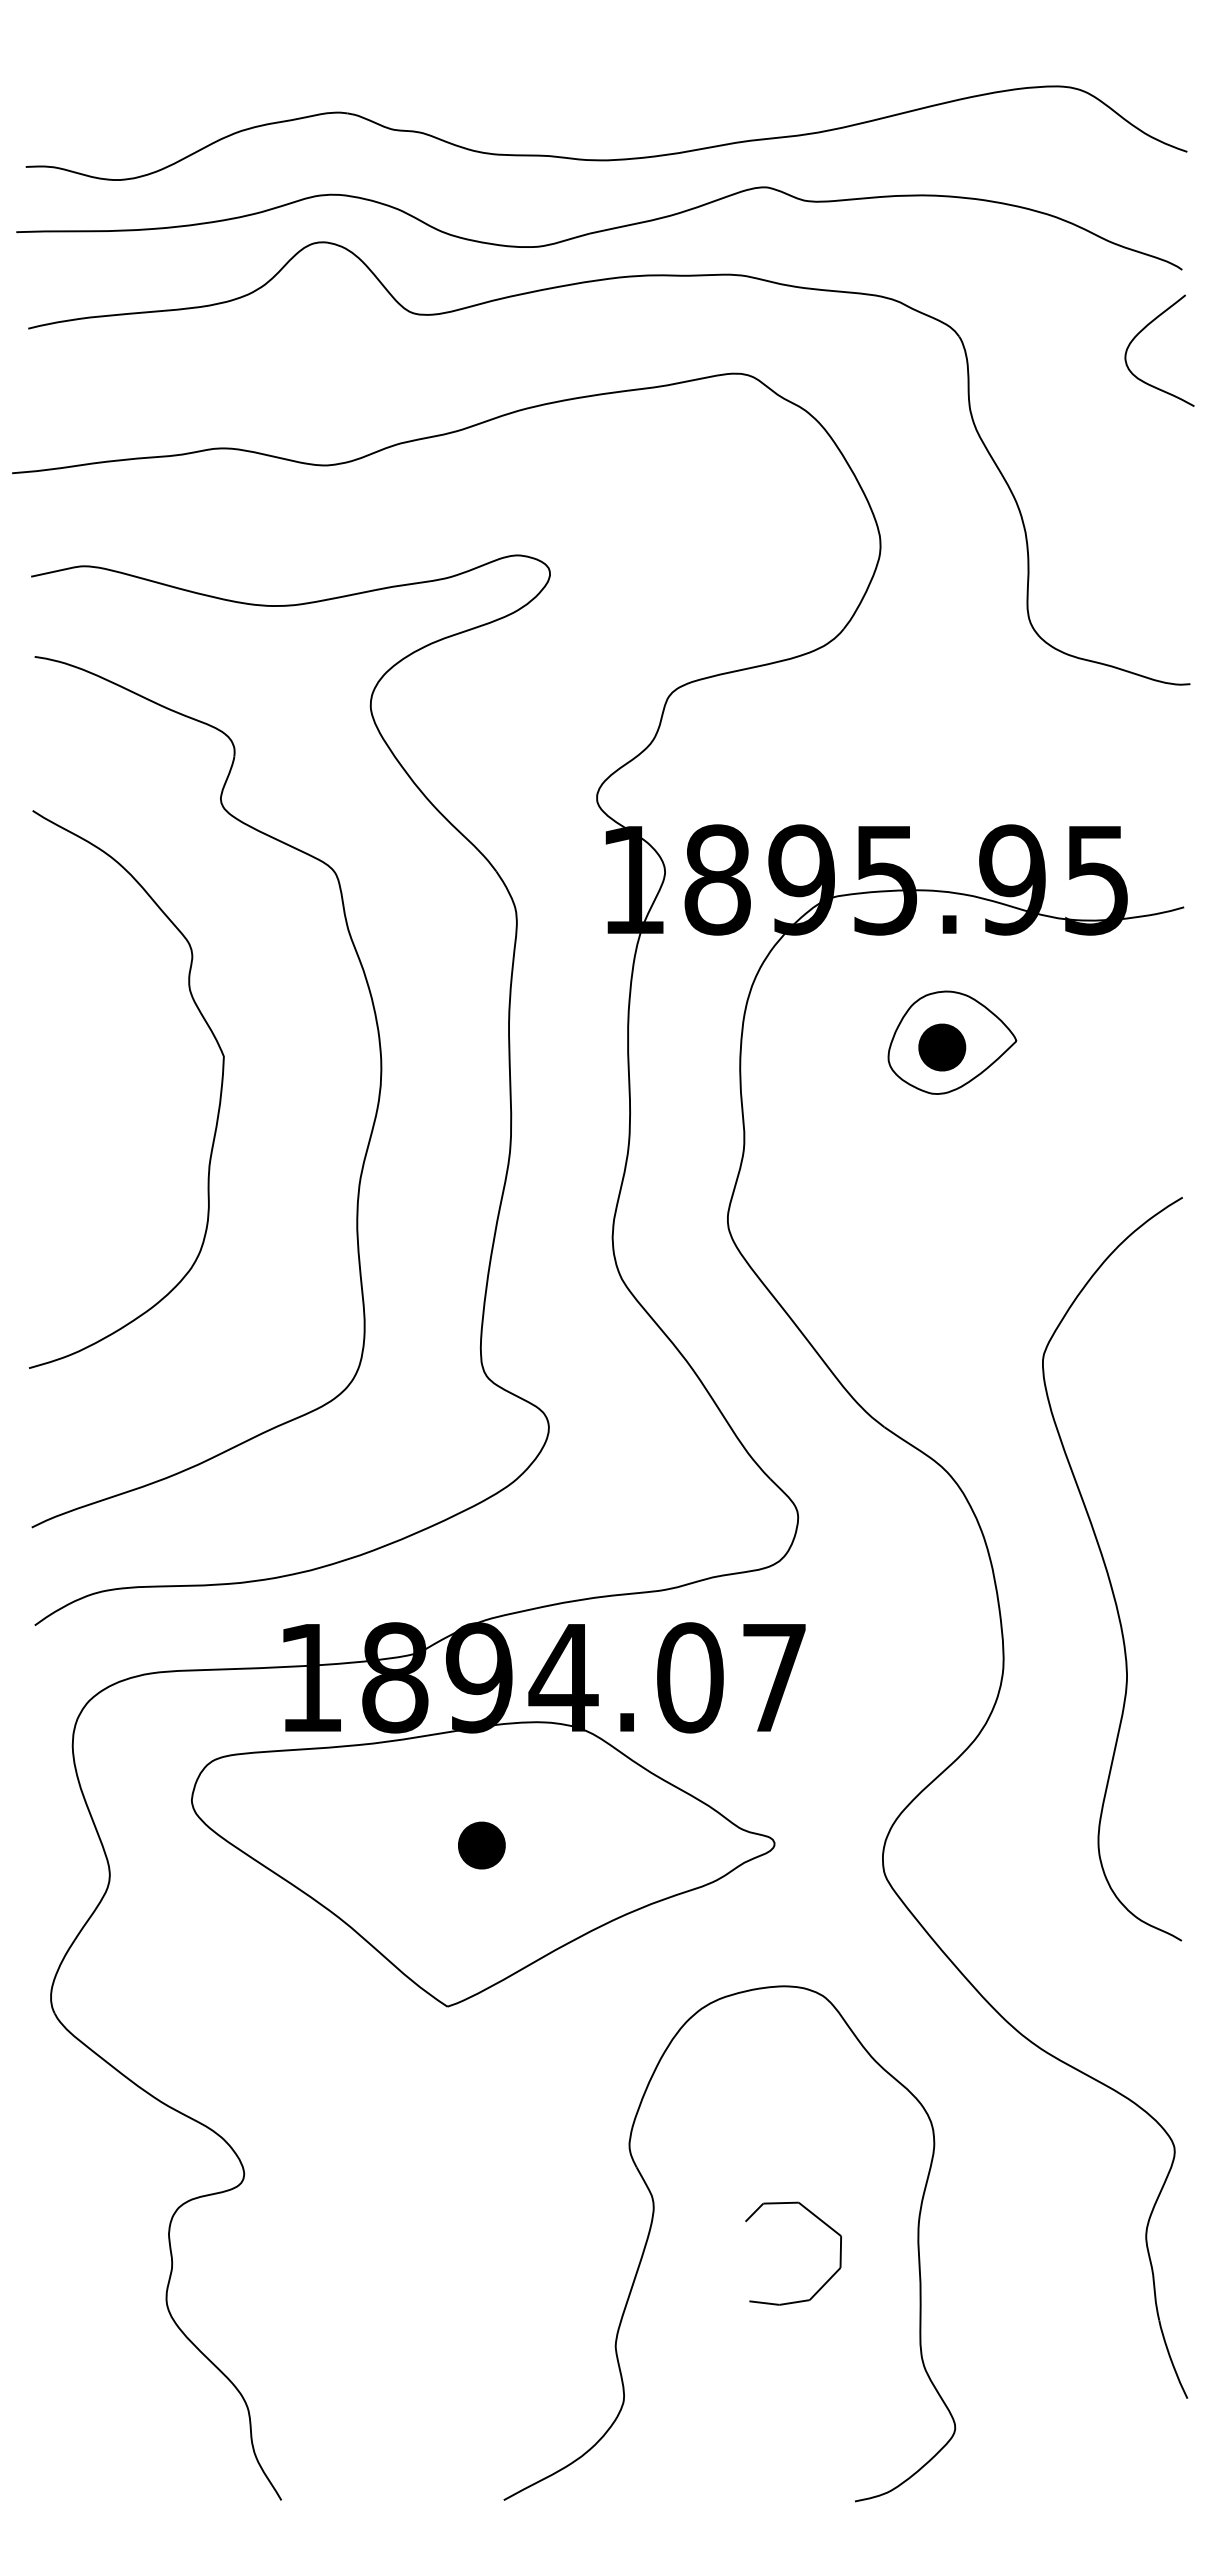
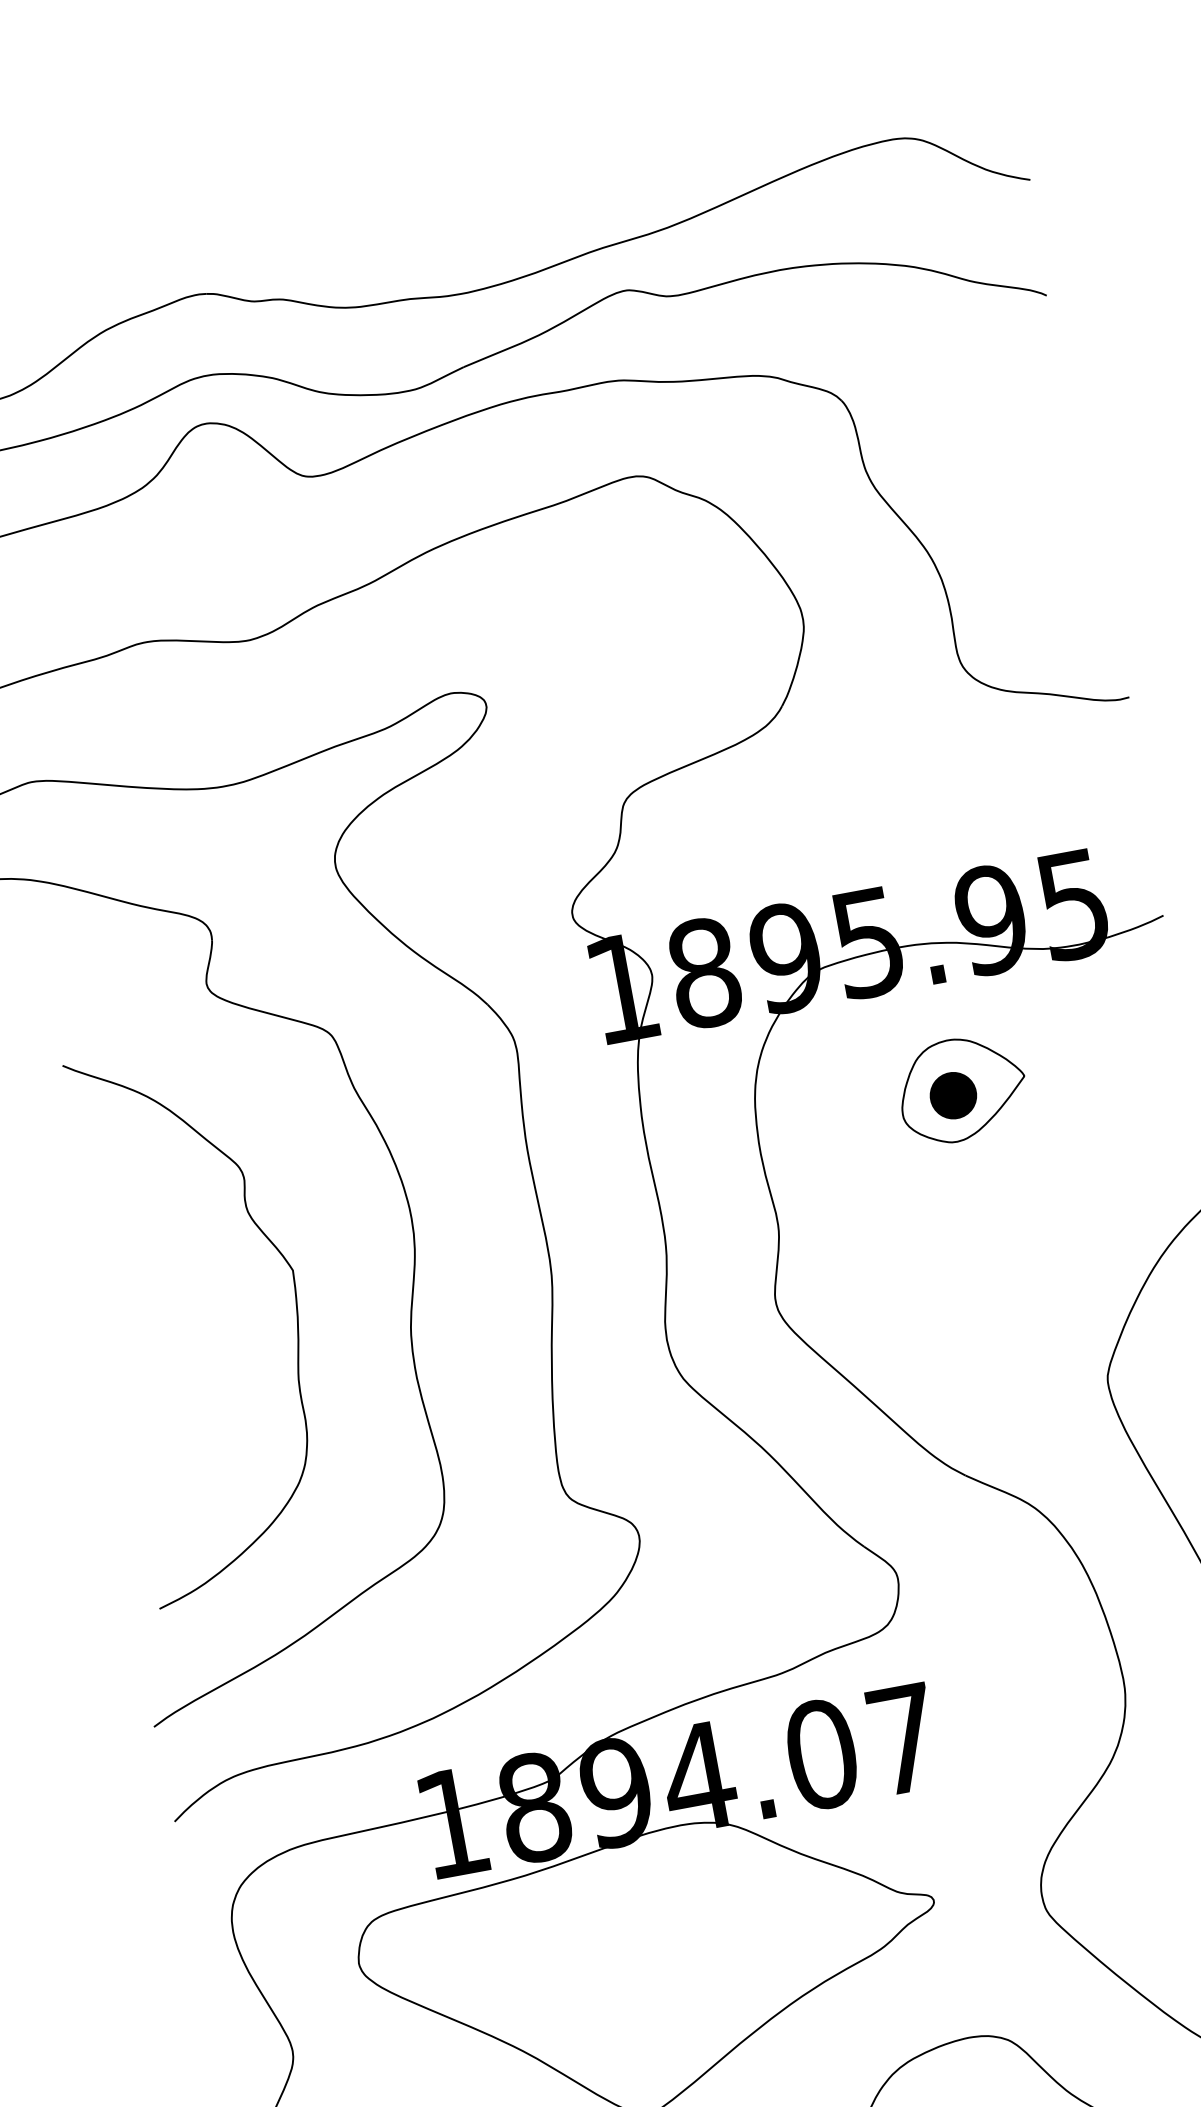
curve: (1141, 332) -> (1018, 363), removed
curve: (219, 1096) -> (295, 1310), moved
part: (481, 1845) -> (648, 1955), removed

